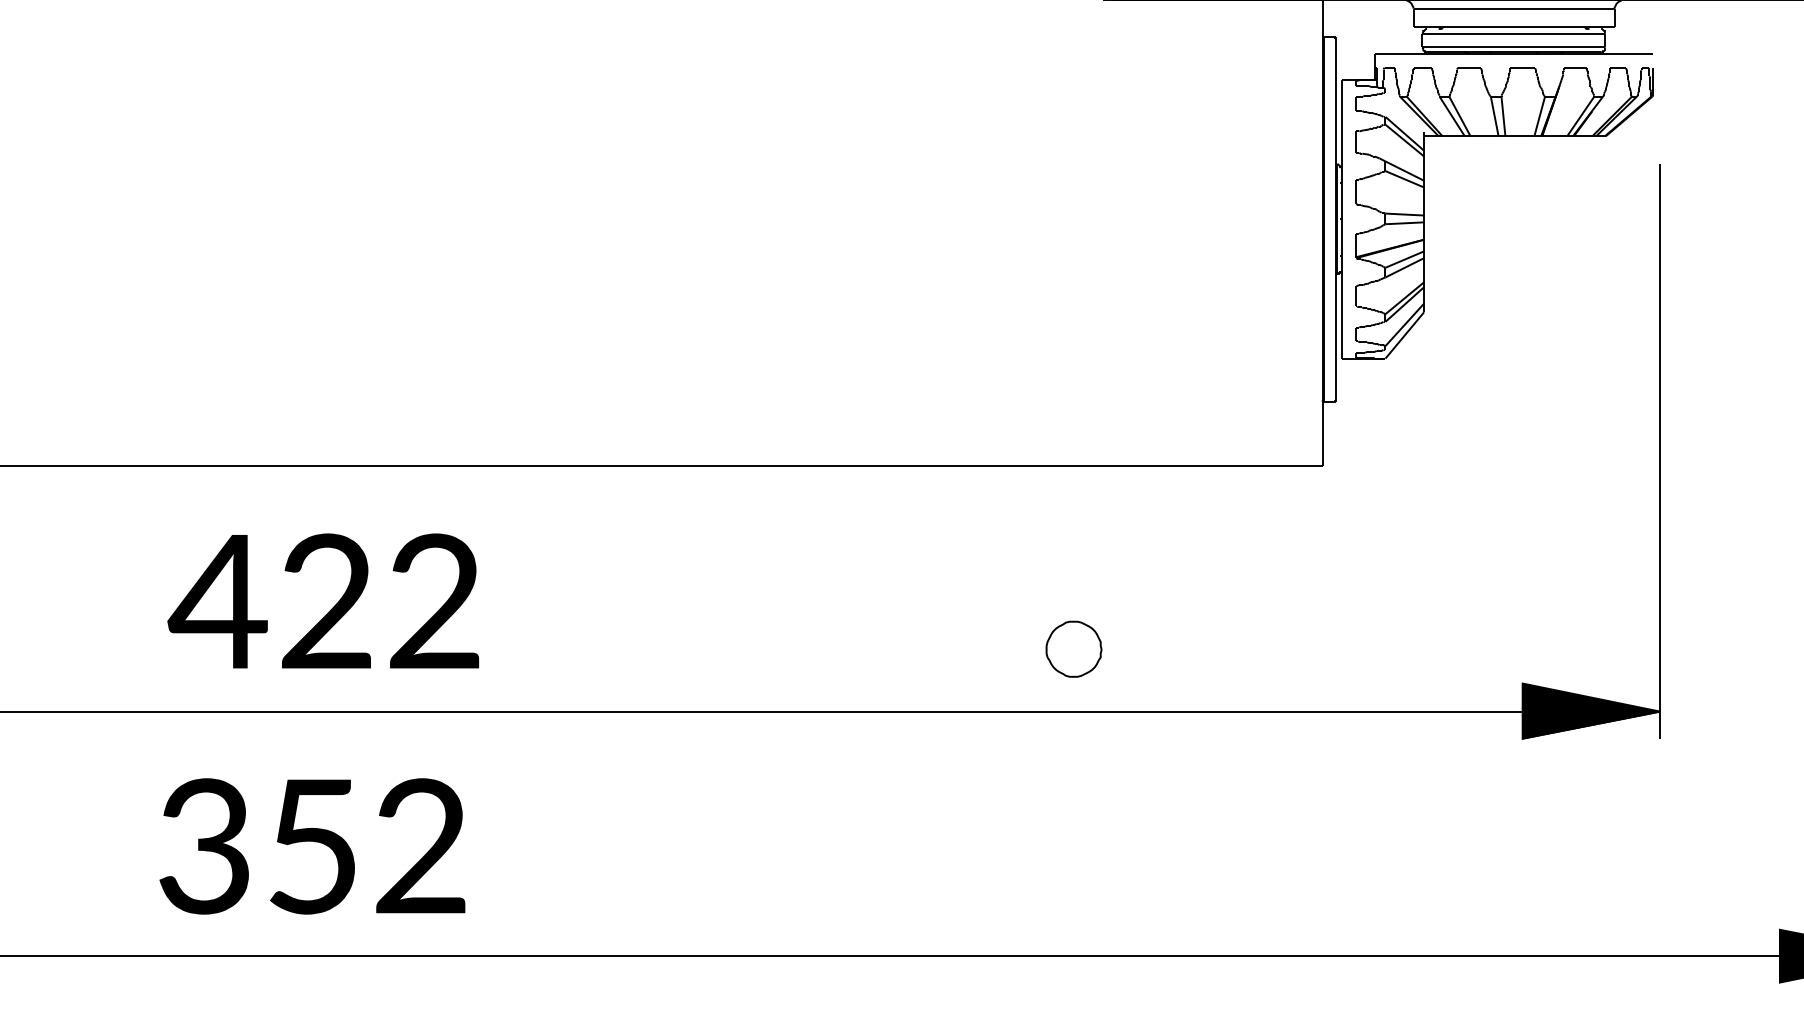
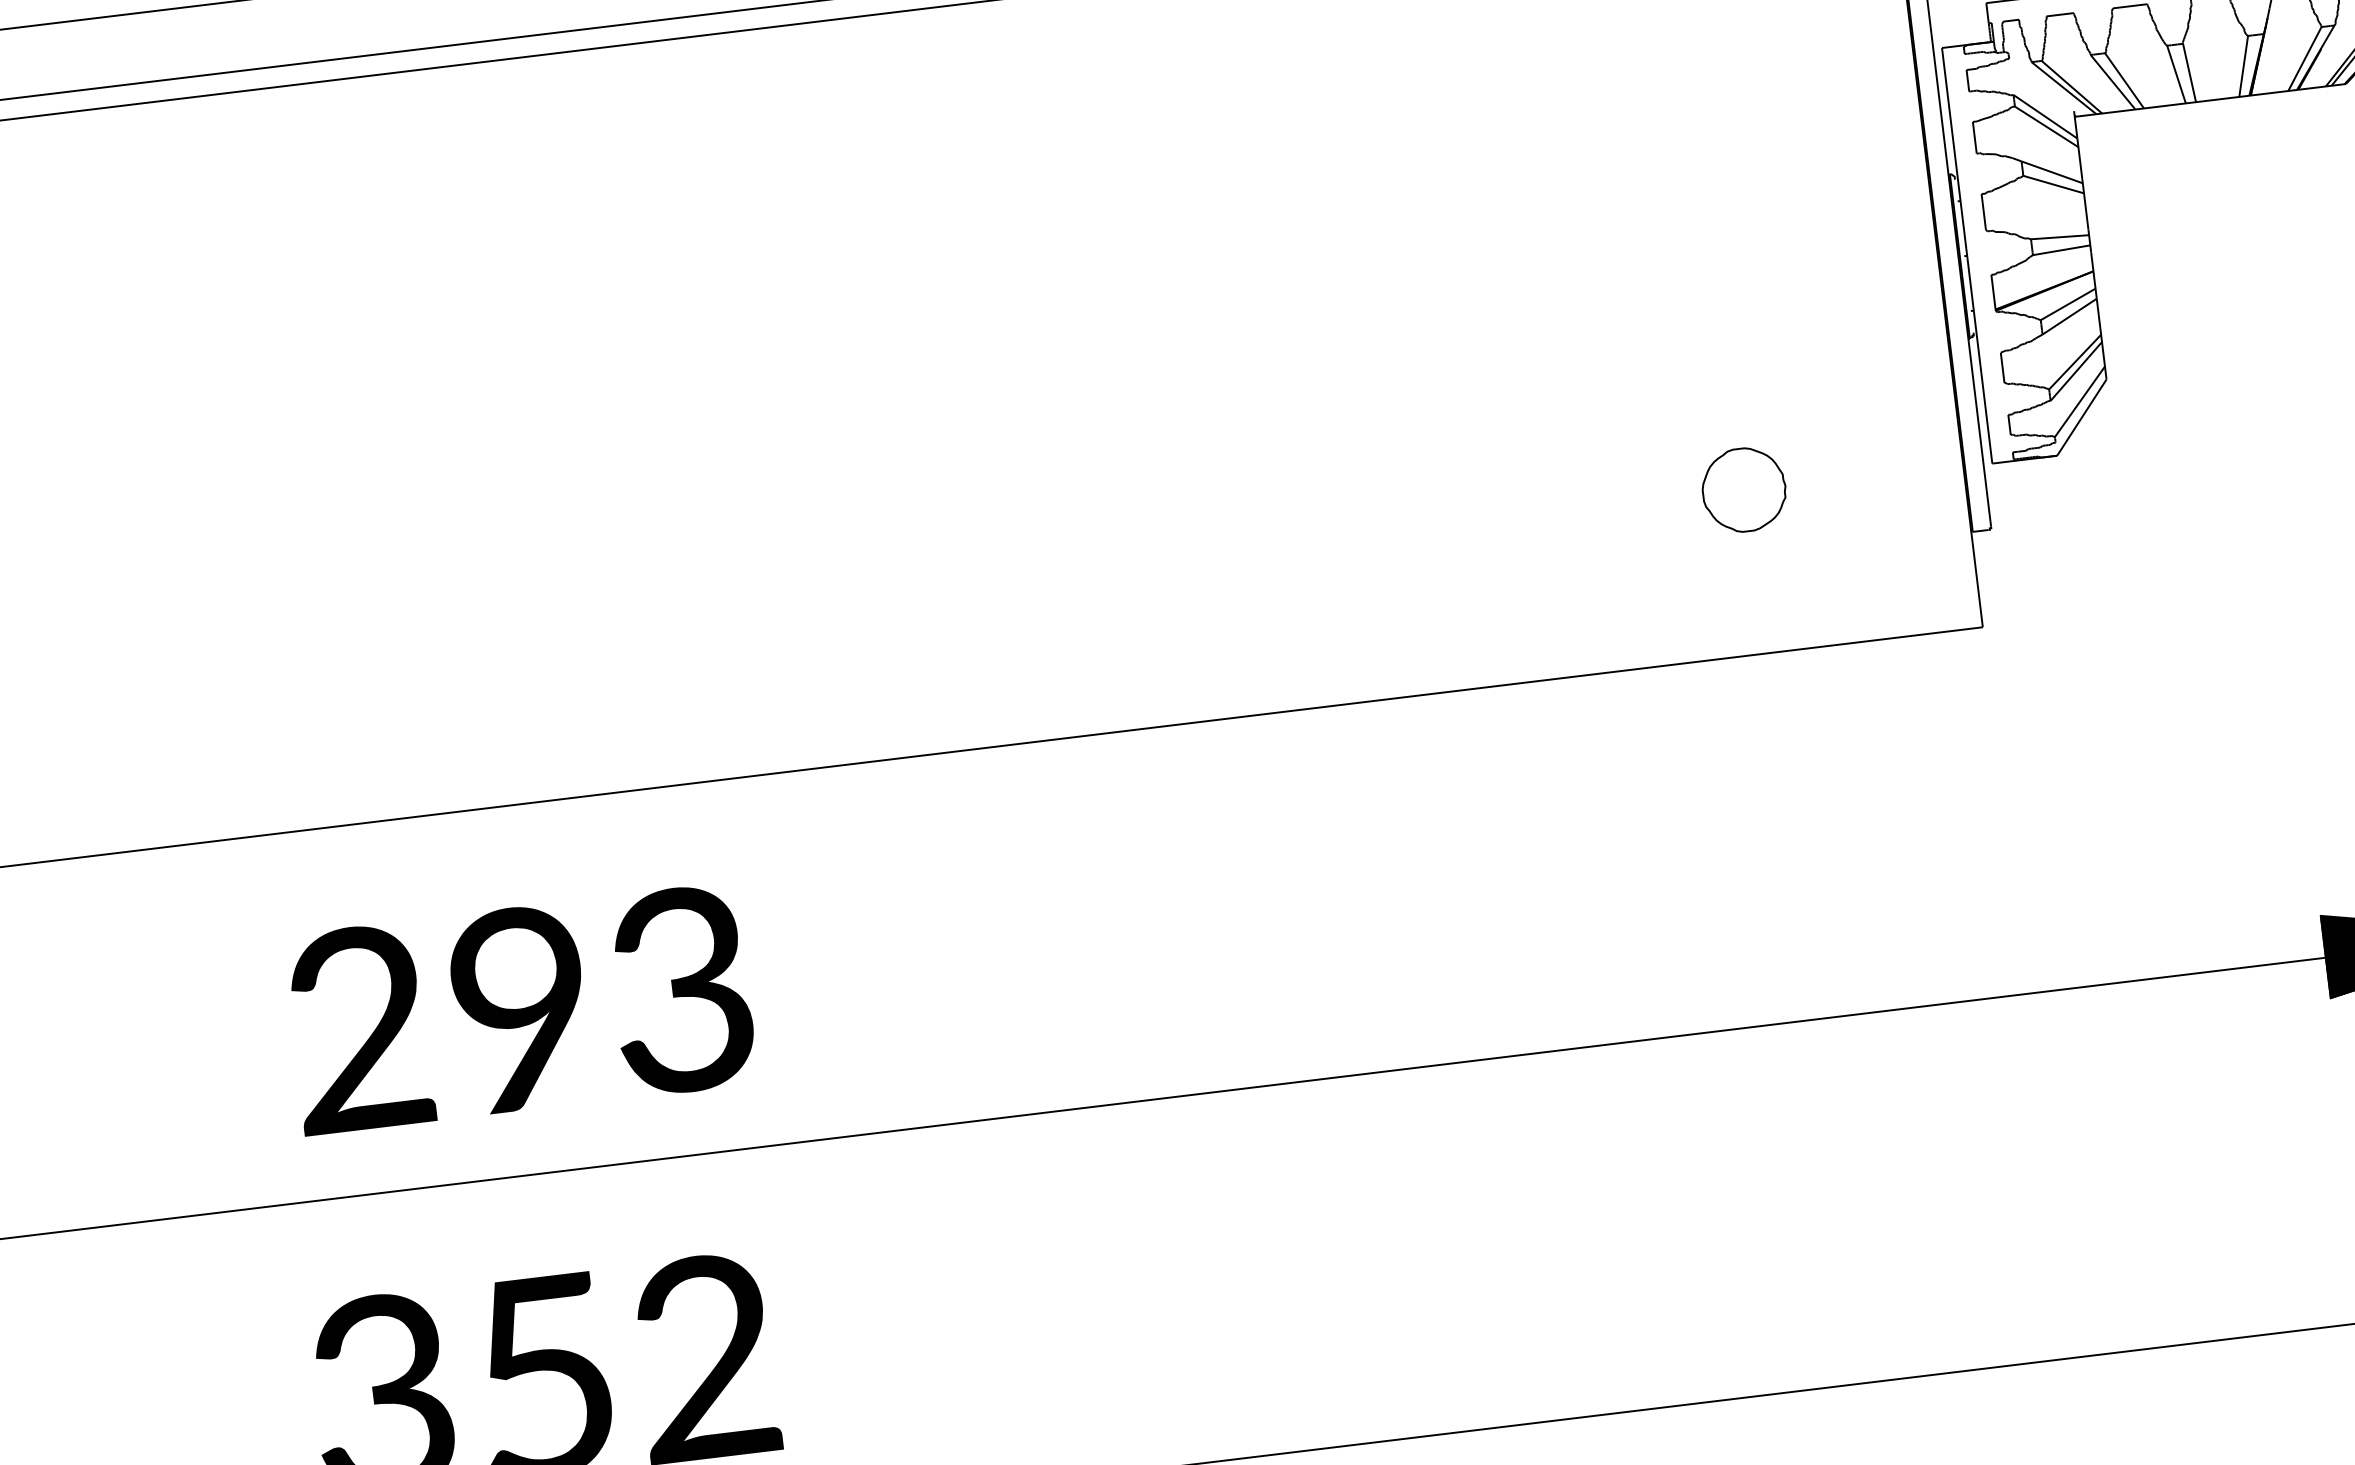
text: (323, 601) -> (516, 1009), 422 -> 293
part: (1073, 648) -> (1743, 488), moved

